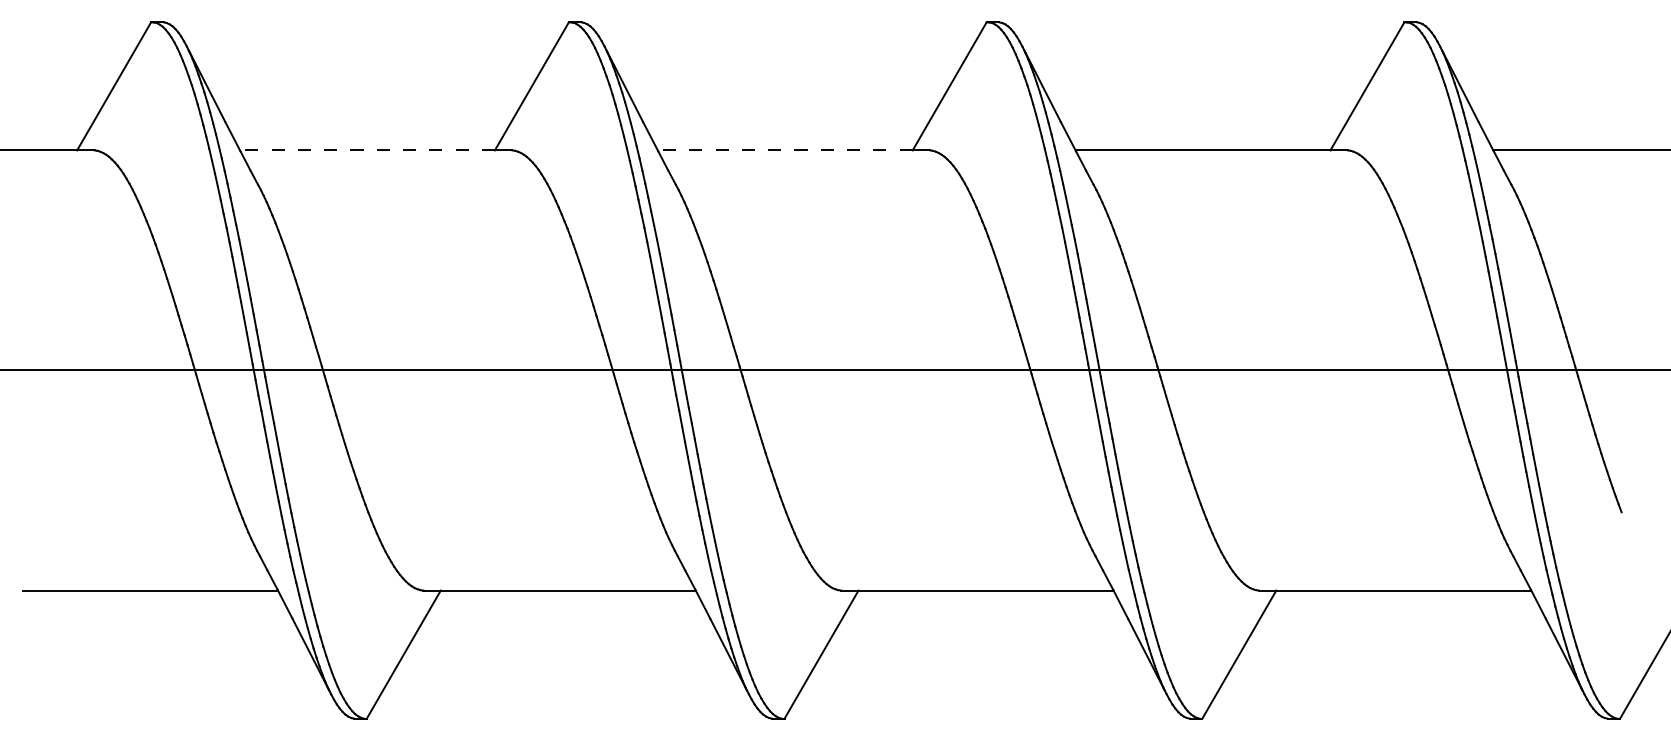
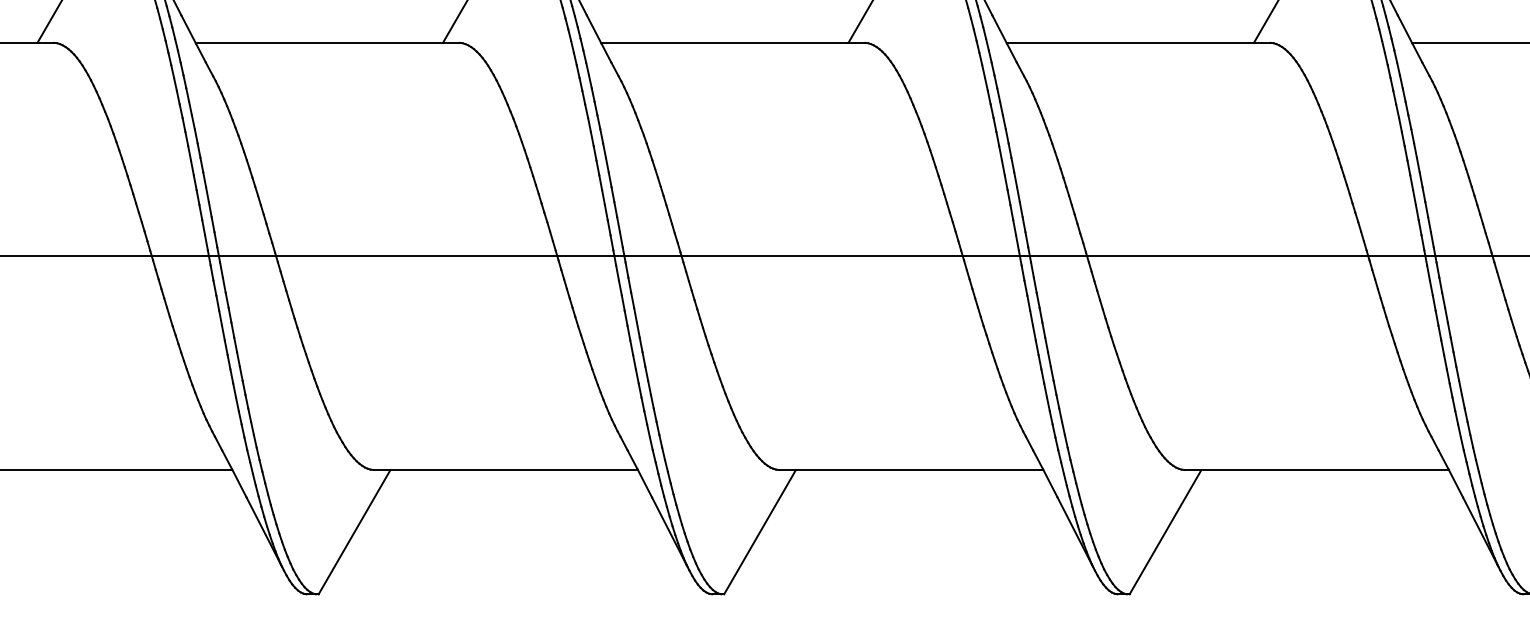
line: (366, 150) -> (318, 42), dashed -> solid
line: (784, 150) -> (724, 42), dashed -> solid

